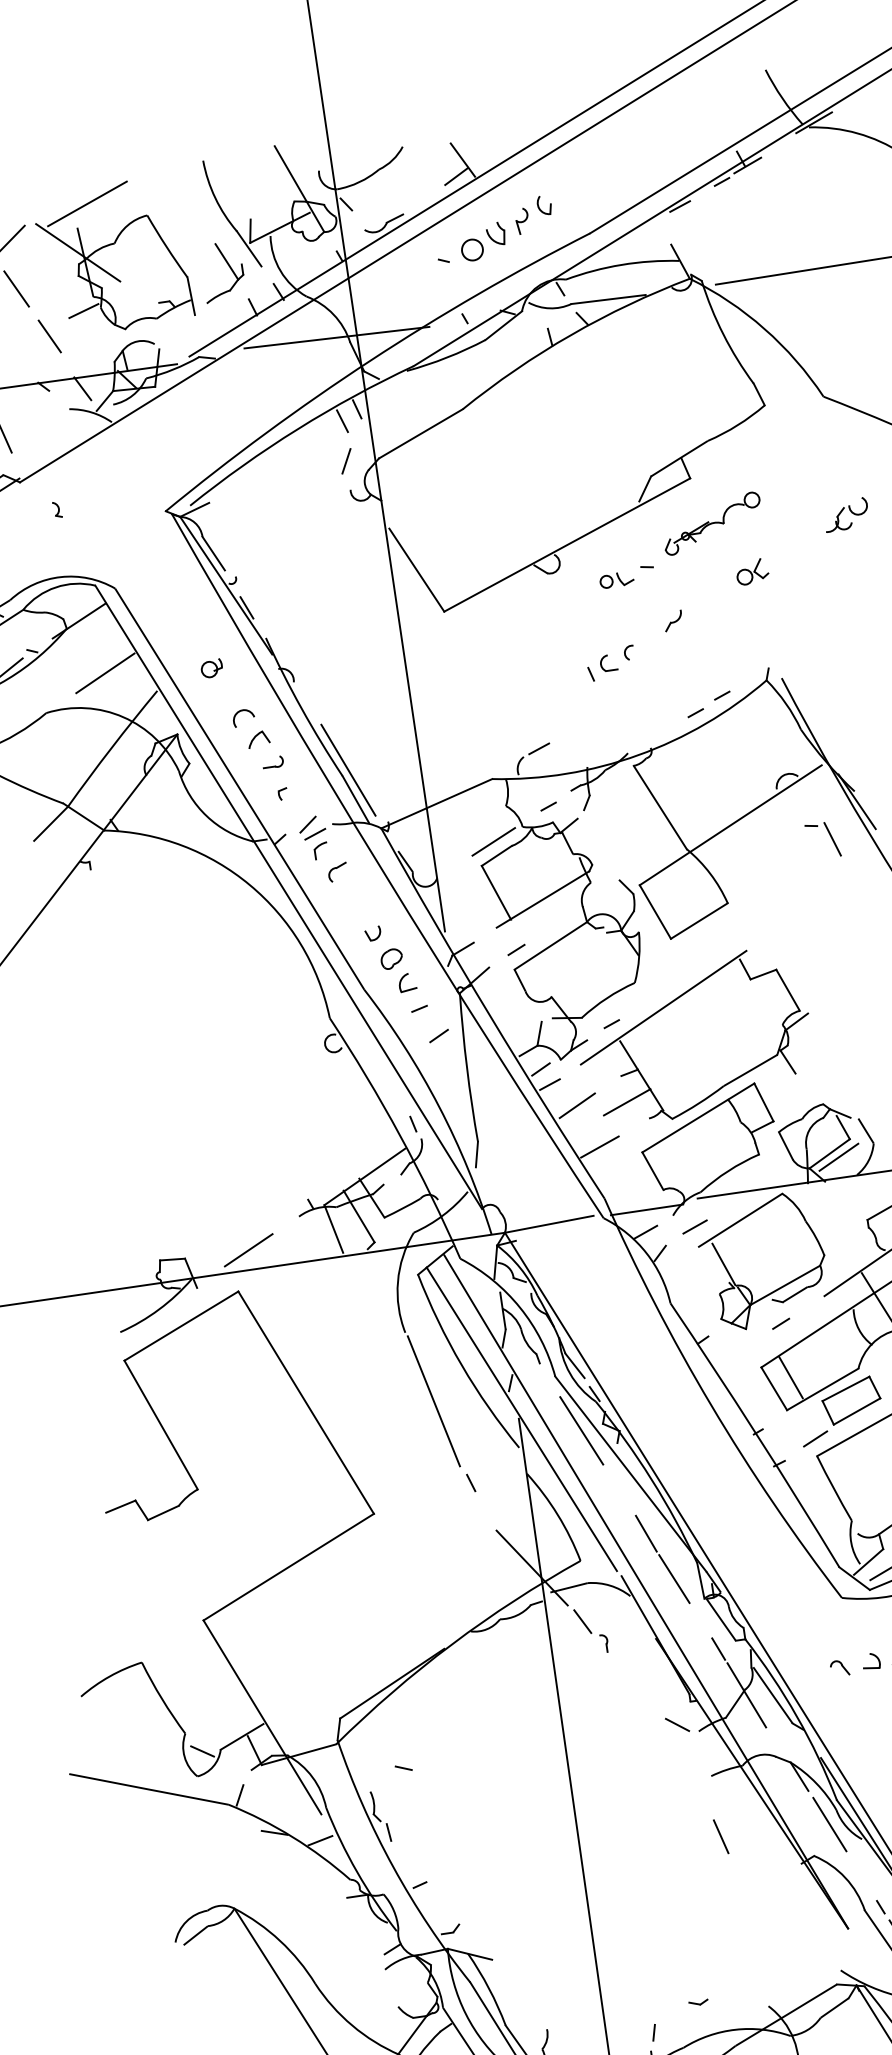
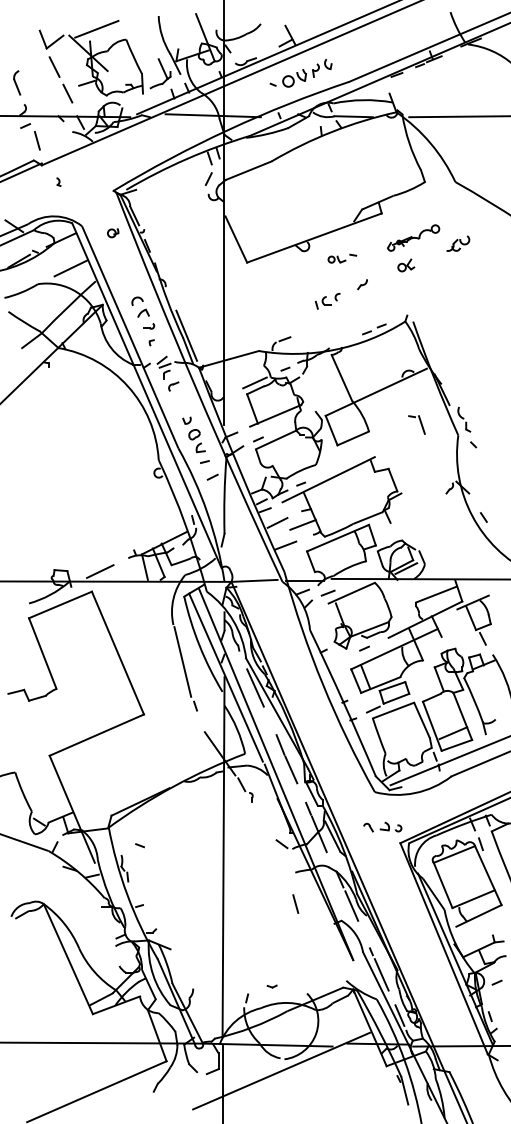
part: (712, 522) -> (413, 237), moved
part: (212, 669) -> (113, 233), moved
part: (822, 839) -> (416, 424), moved

